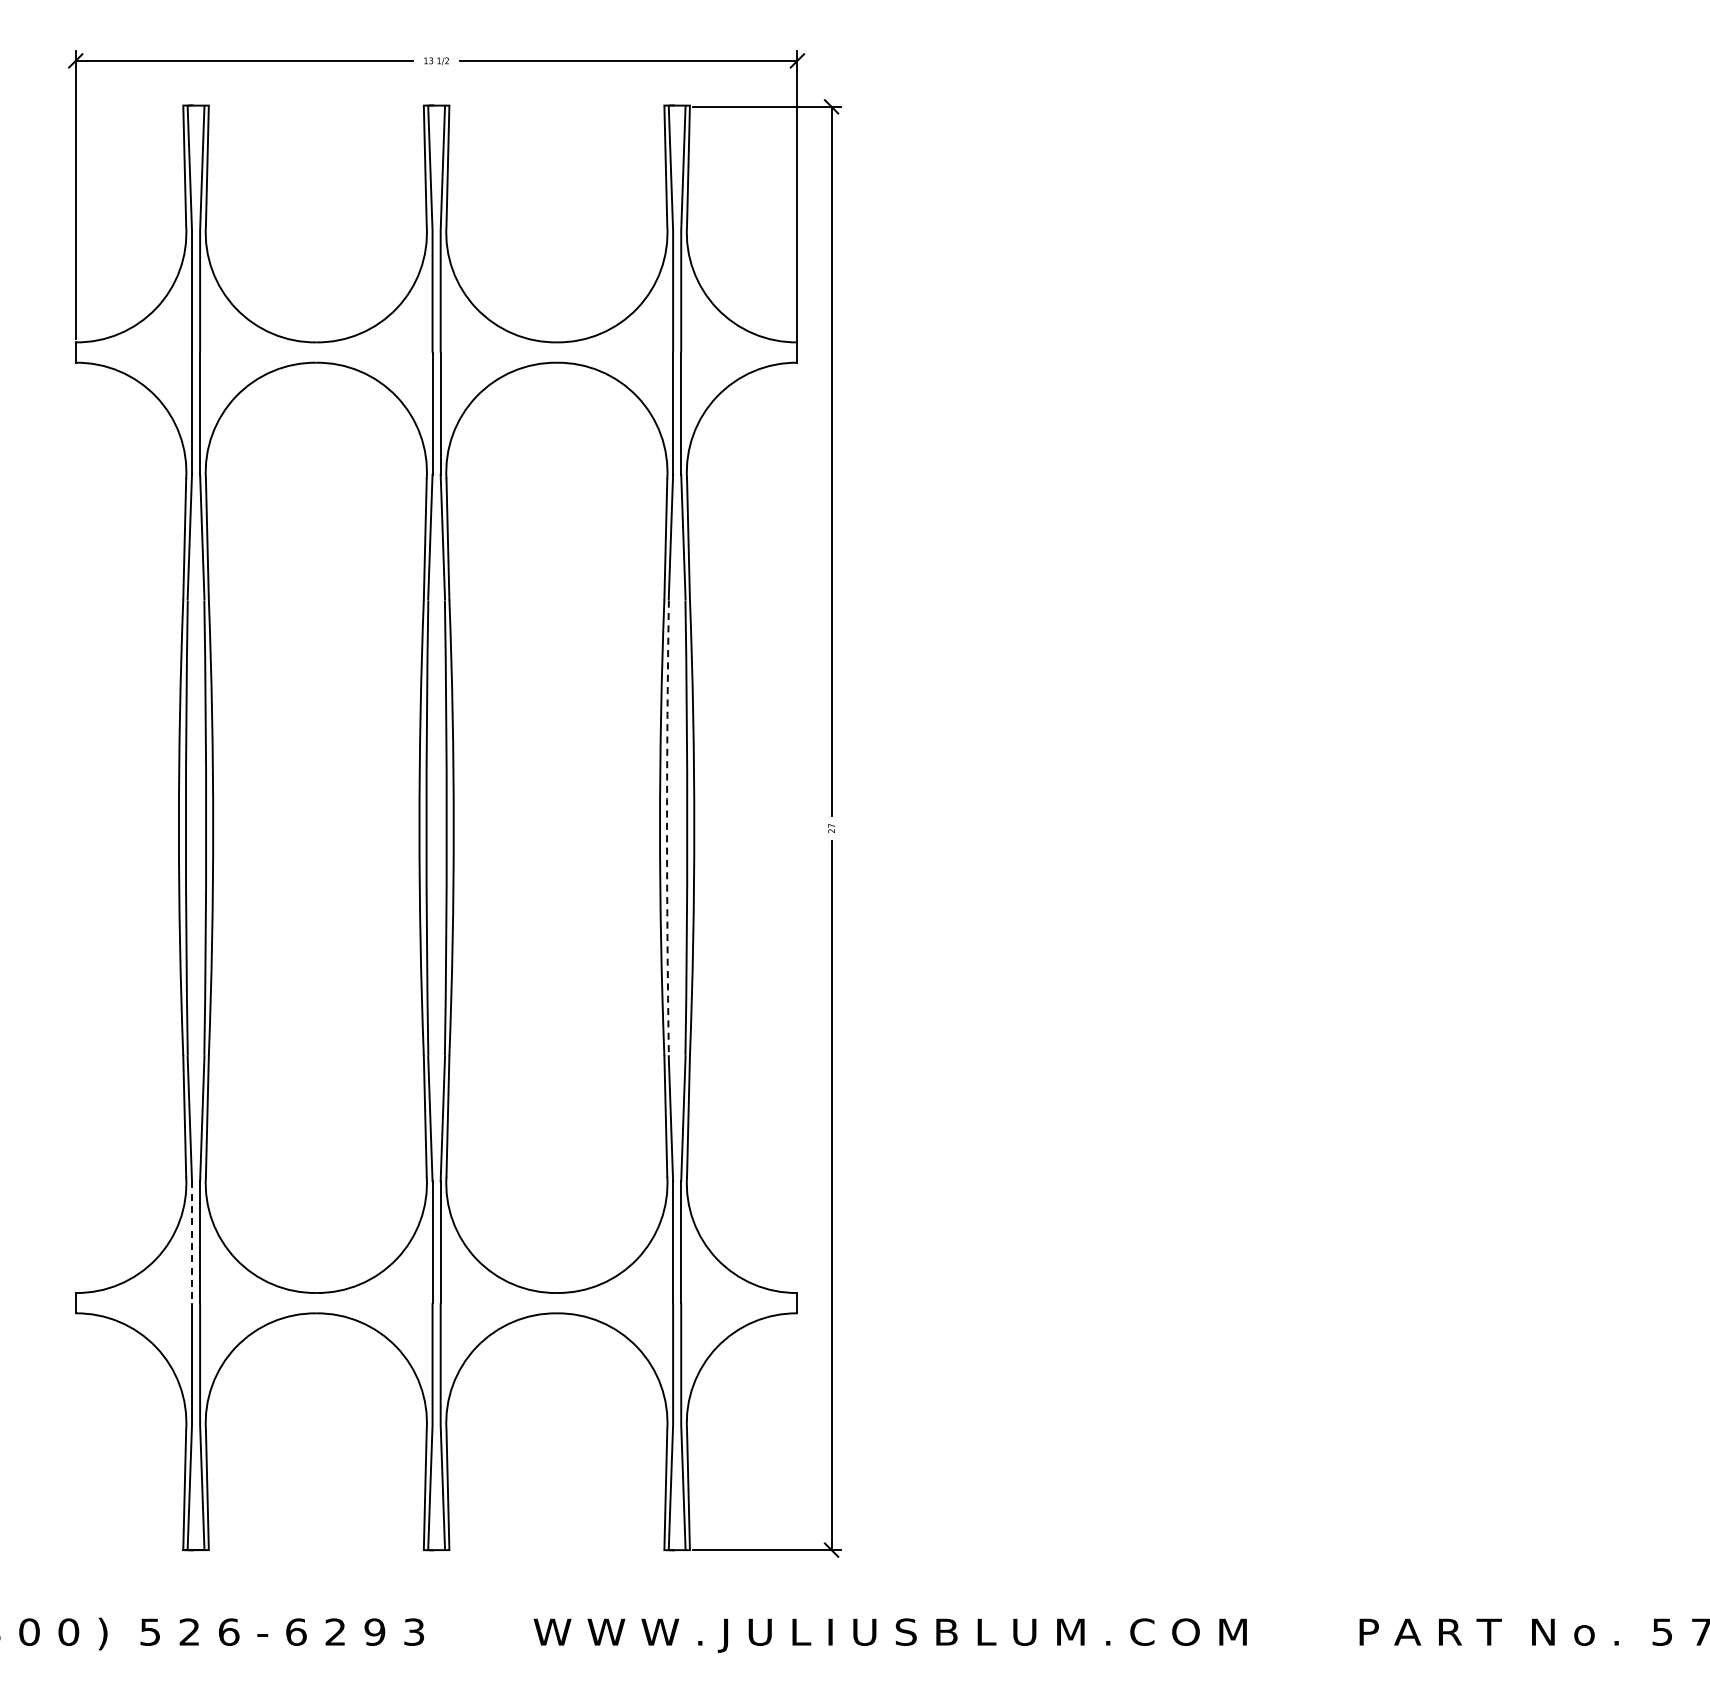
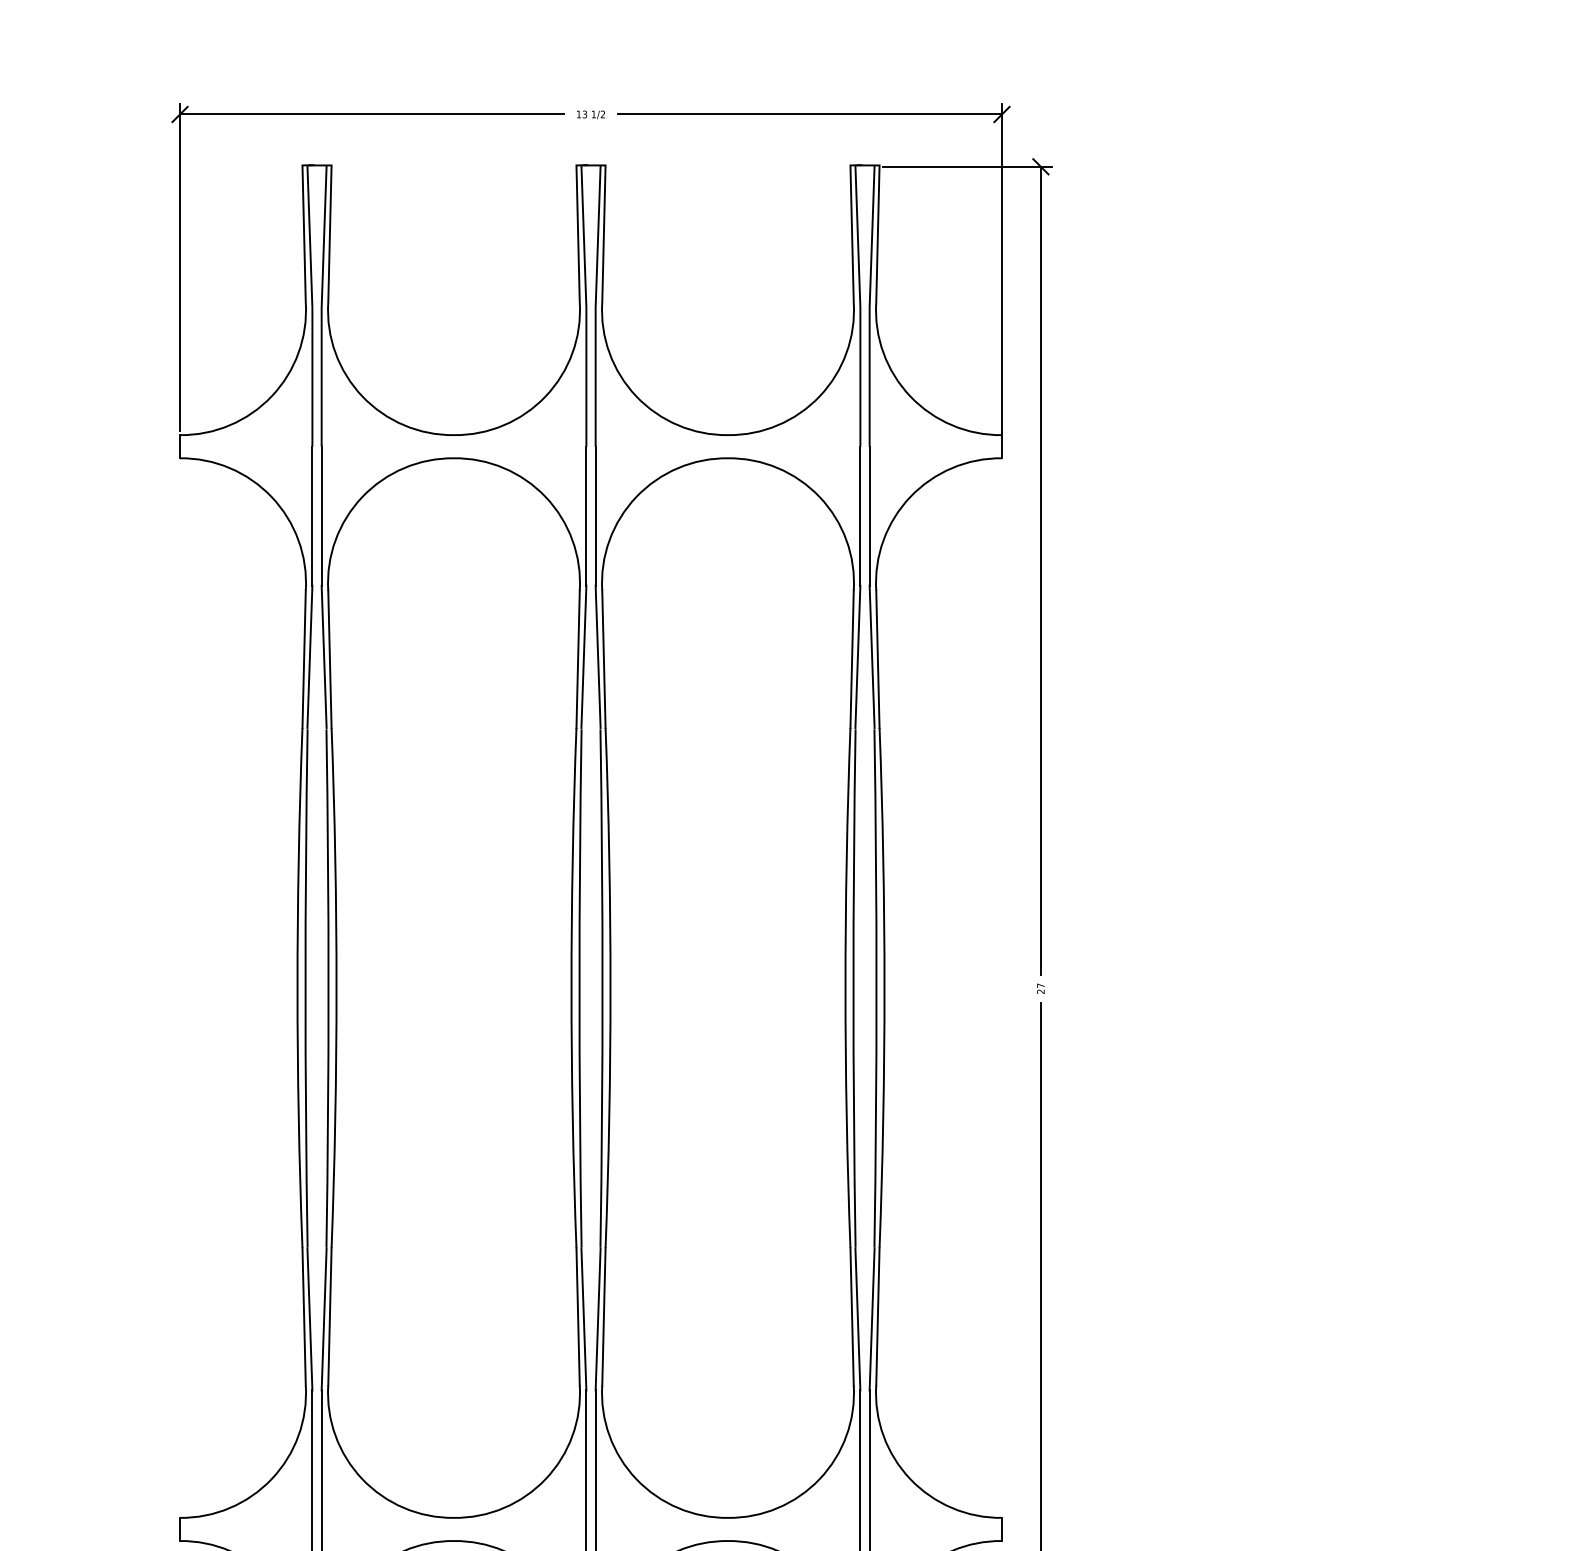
arc: (667, 828) -> (853, 988), dashed -> solid
line: (192, 1242) -> (312, 1460), dashed -> solid

